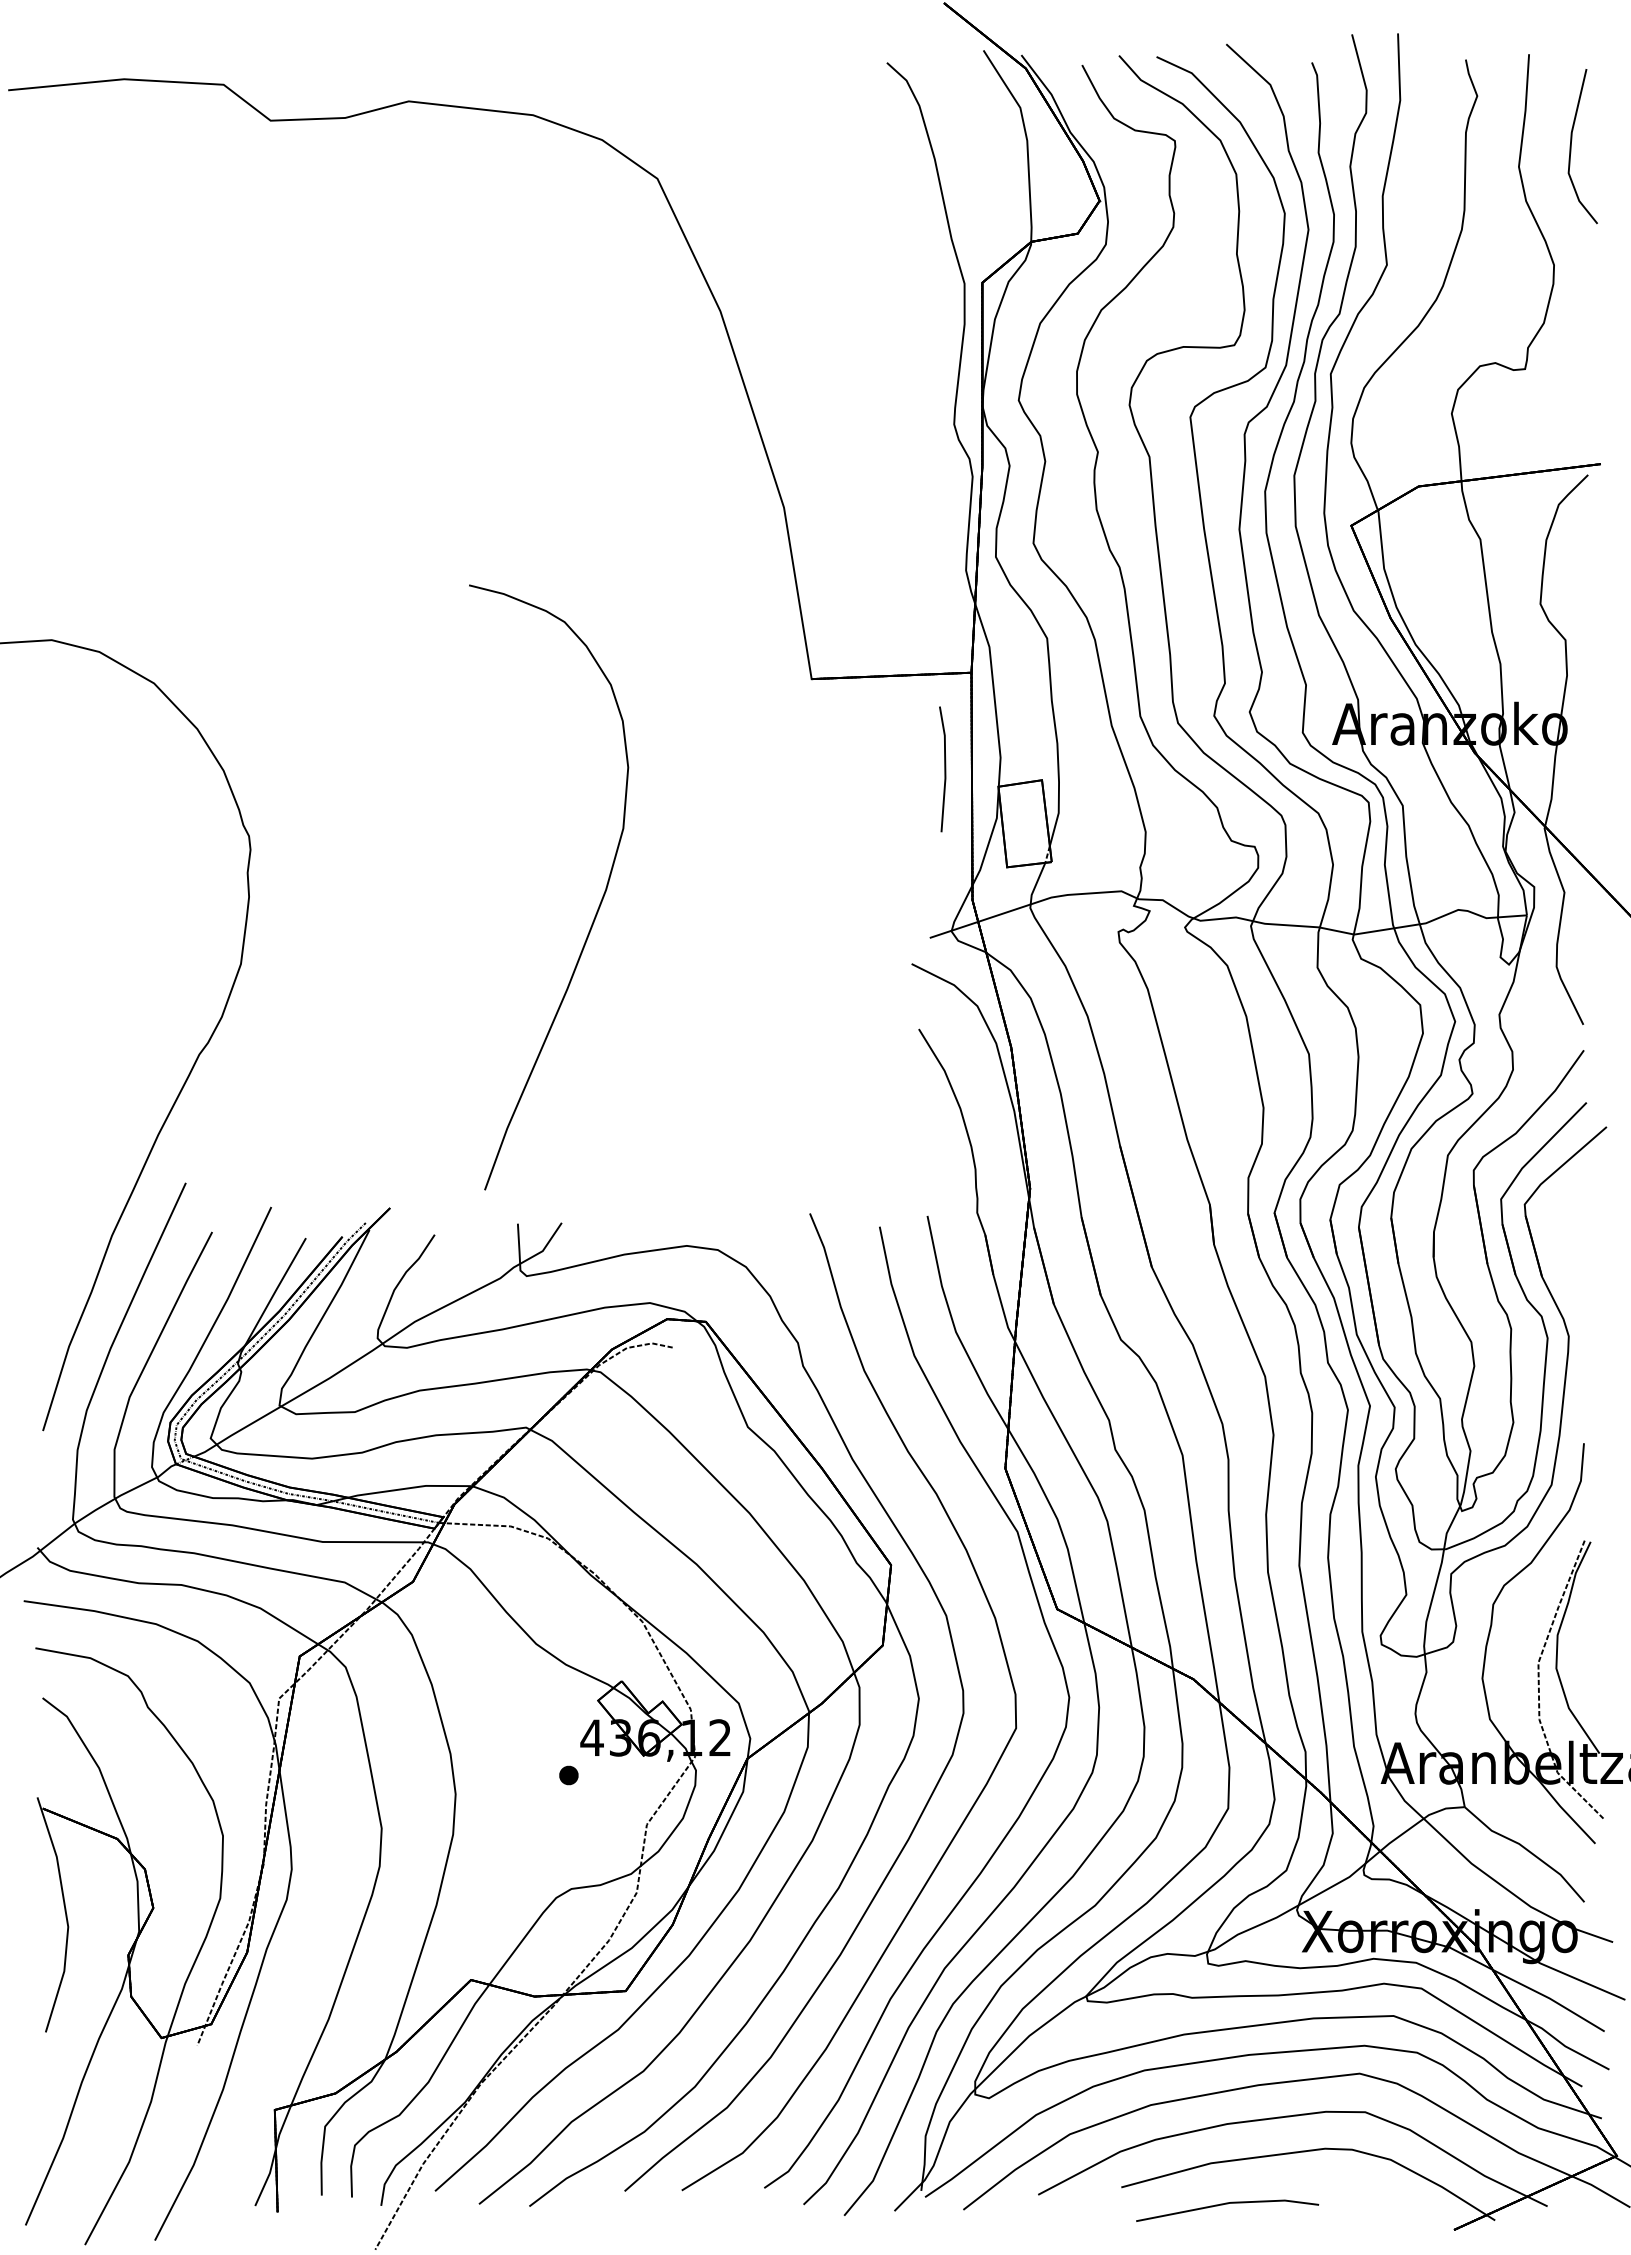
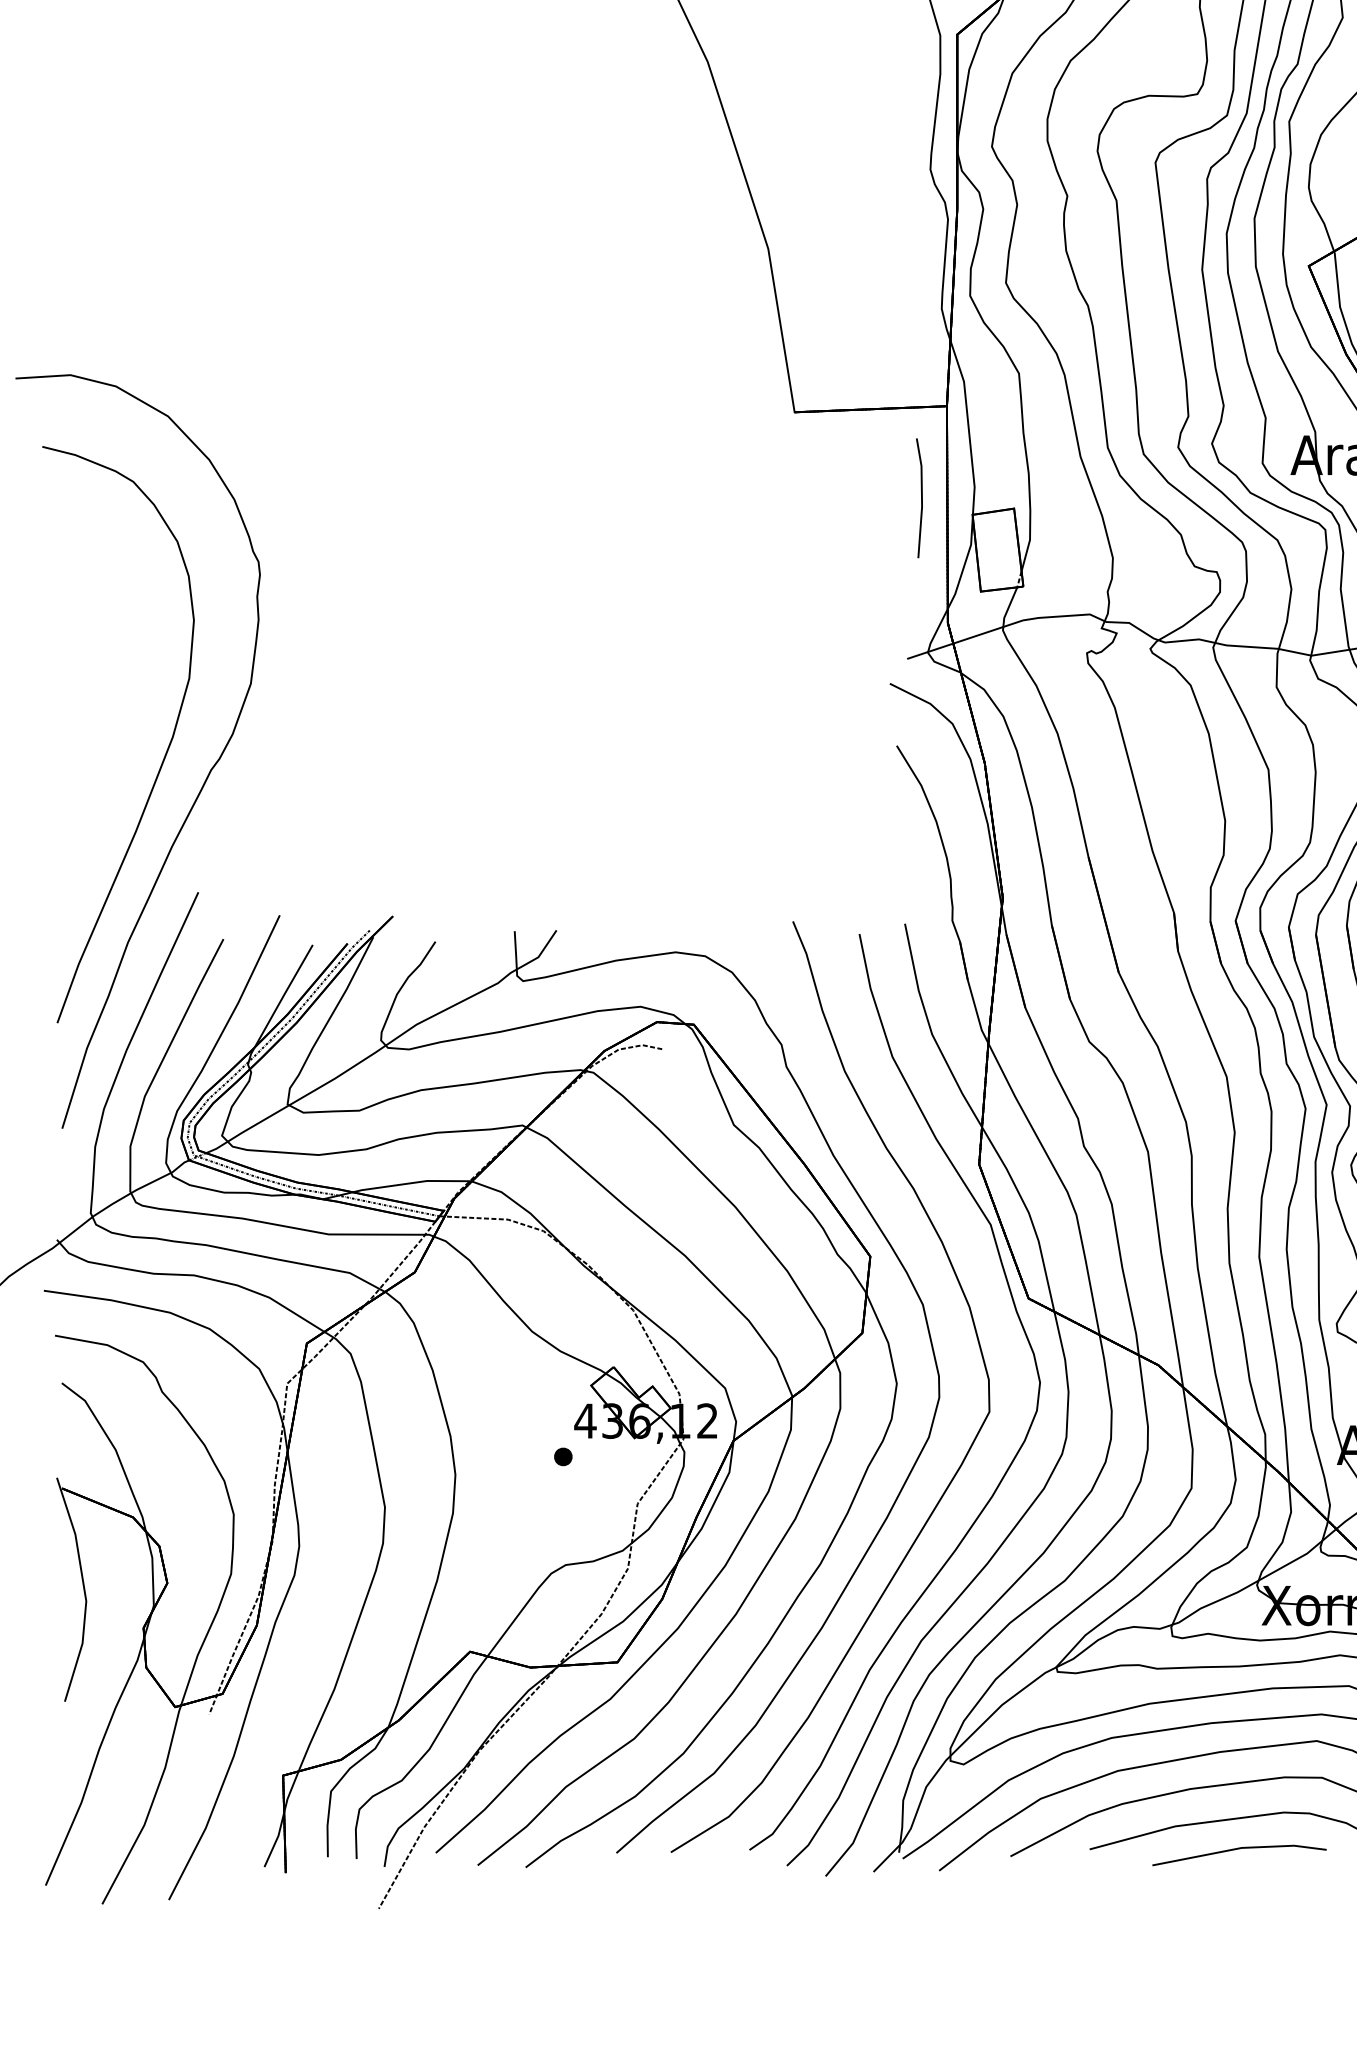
curve: (597, 908) -> (164, 754), moved
line: (1227, 2204) -> (1239, 1849), moved

